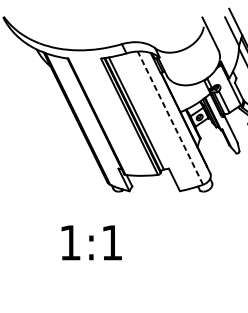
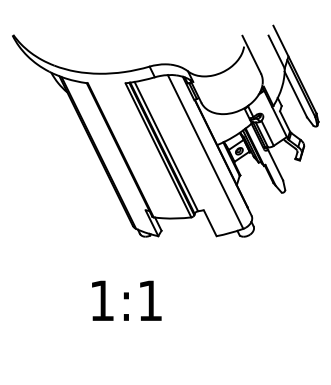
line: (170, 117) -> (205, 151), dashed -> solid
text: (91, 242) -> (126, 300), moved

